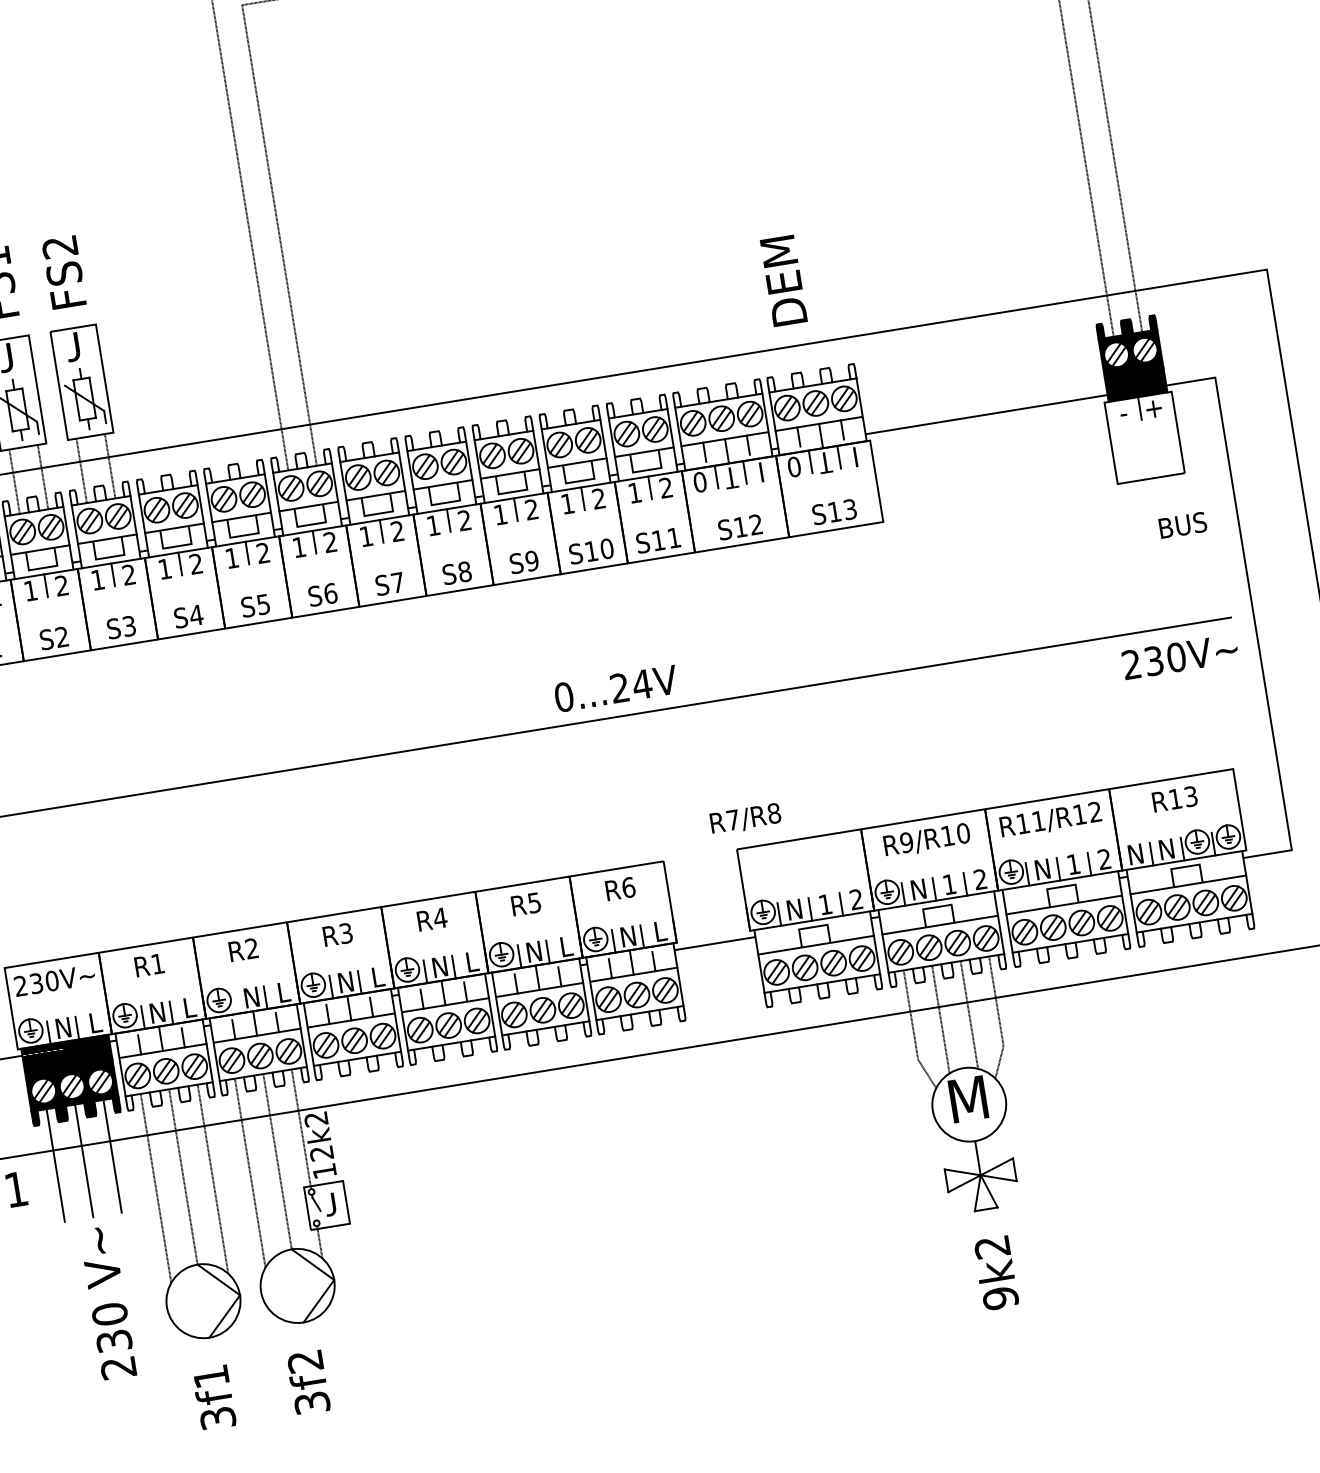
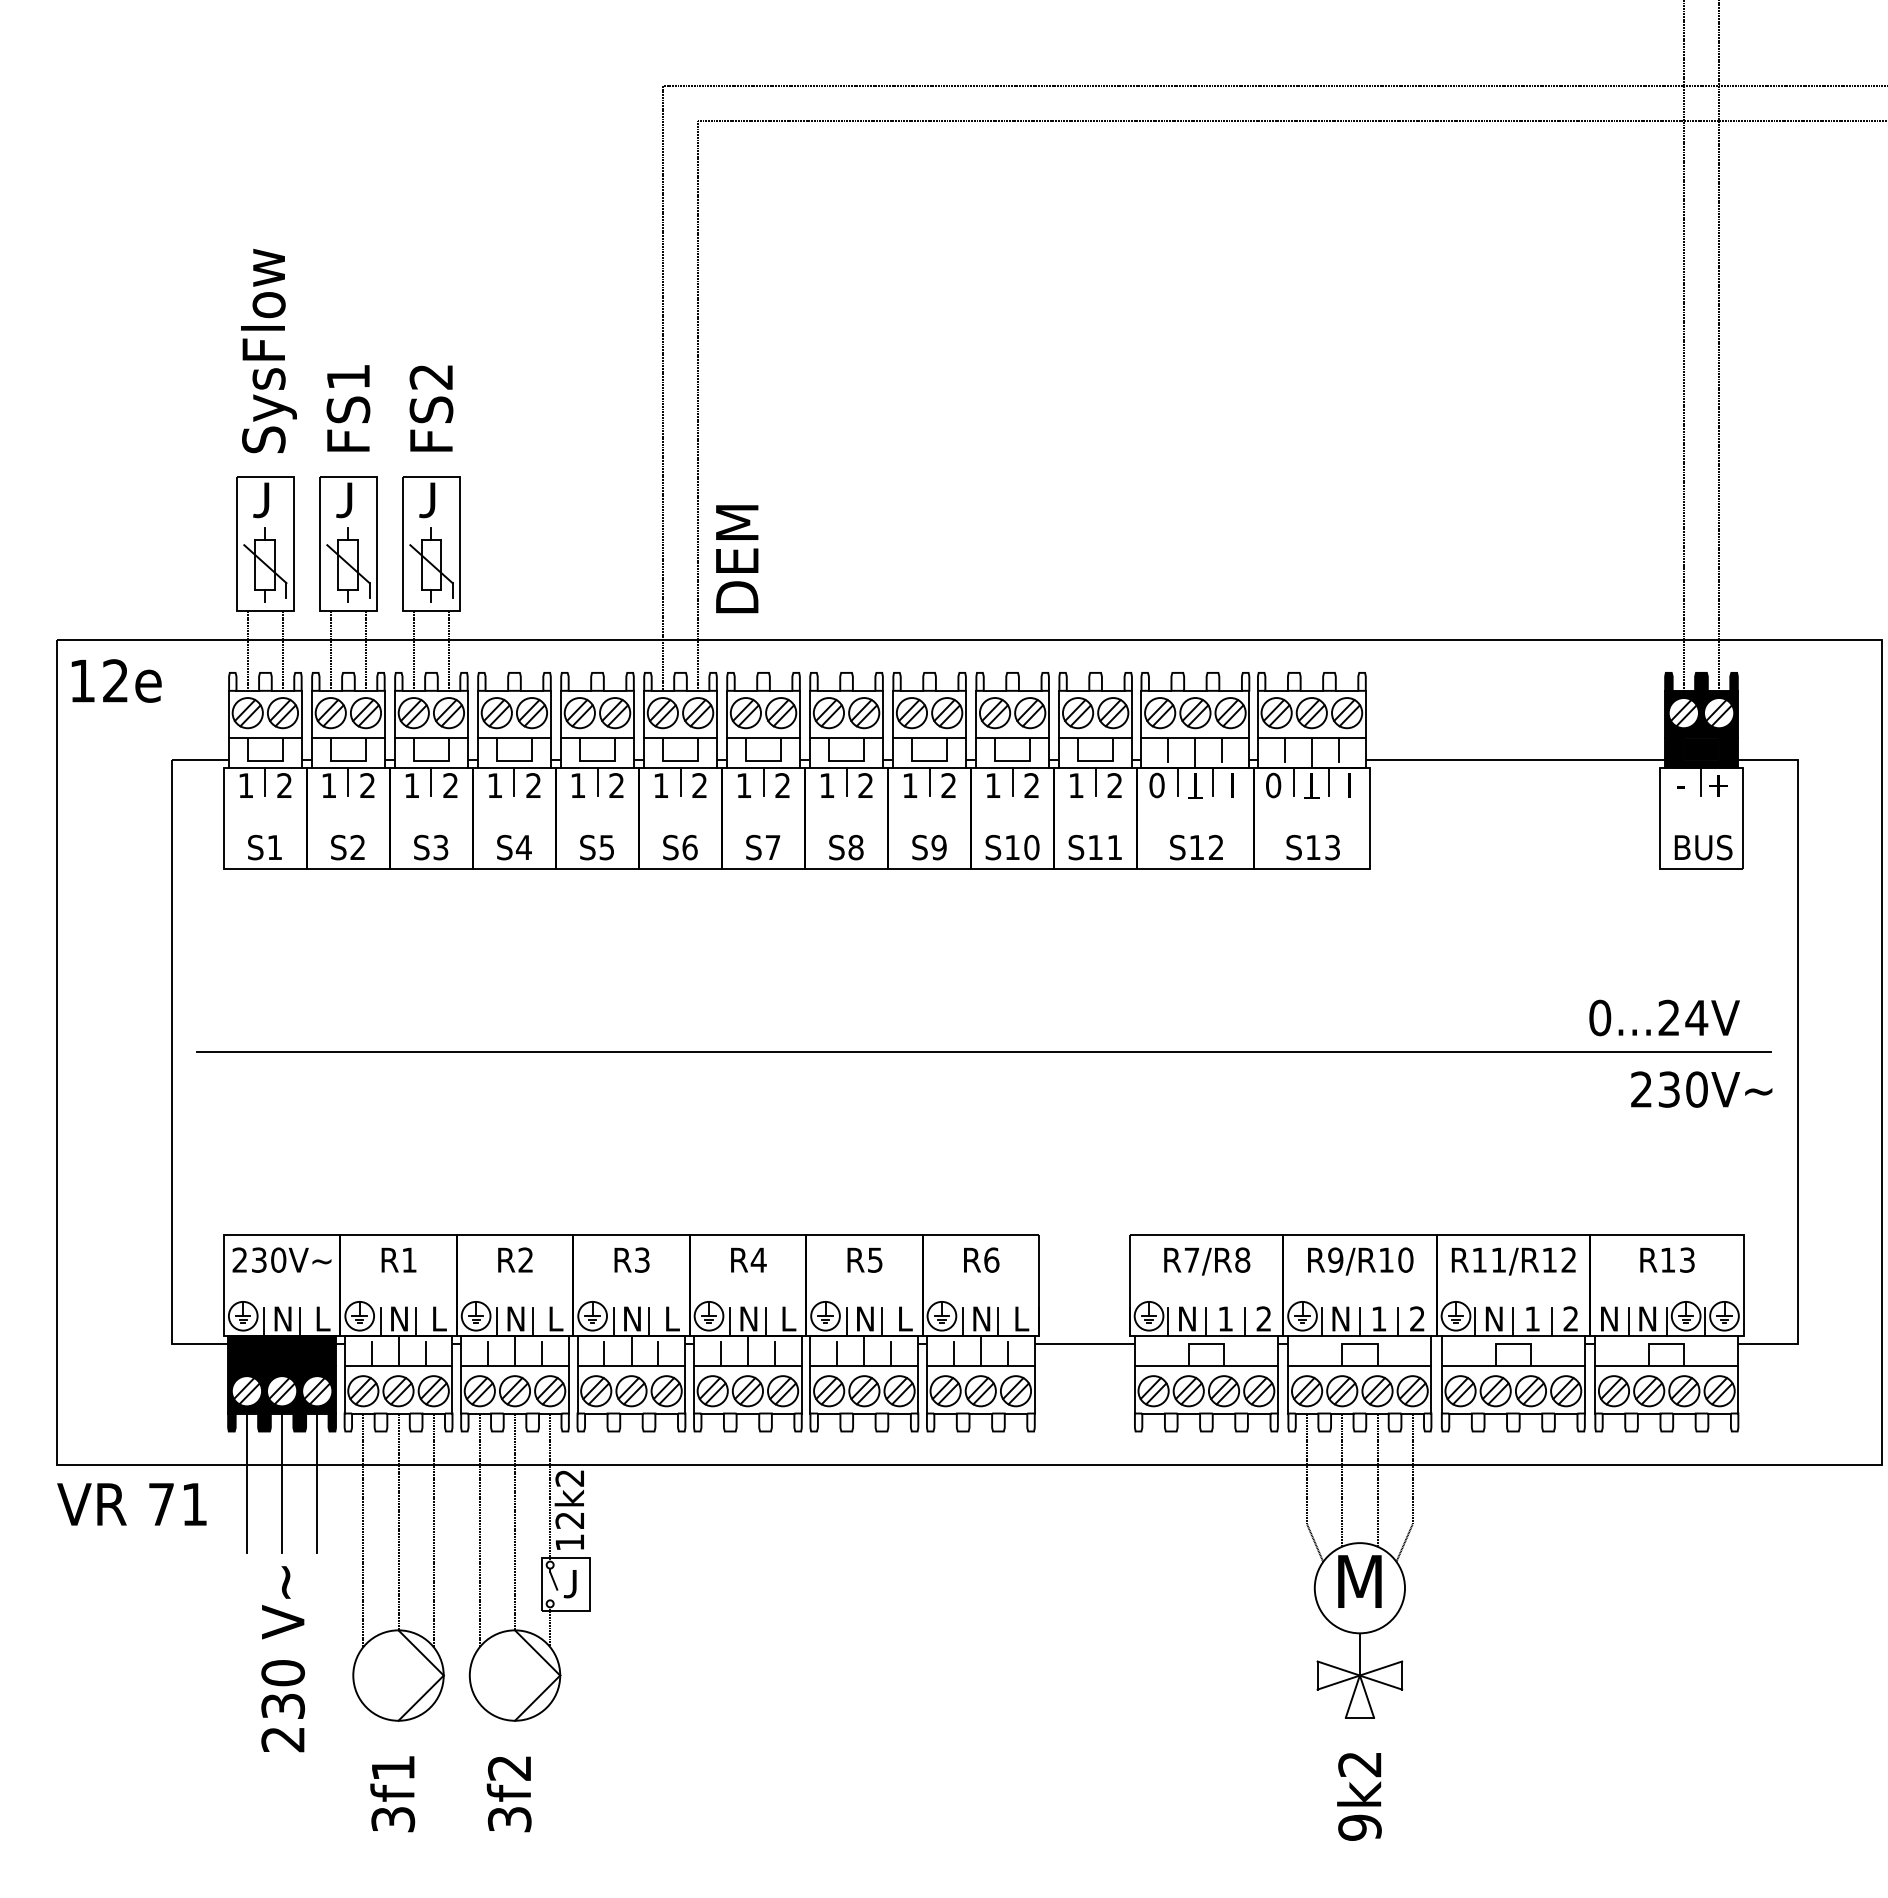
text: (784, 281) -> (737, 559), moved
text: (1182, 525) -> (1703, 847), moved
text: (616, 688) -> (1664, 1017), moved
text: (745, 819) -> (1207, 1261), moved
line: (237, 1001) -> (497, 1321), added

